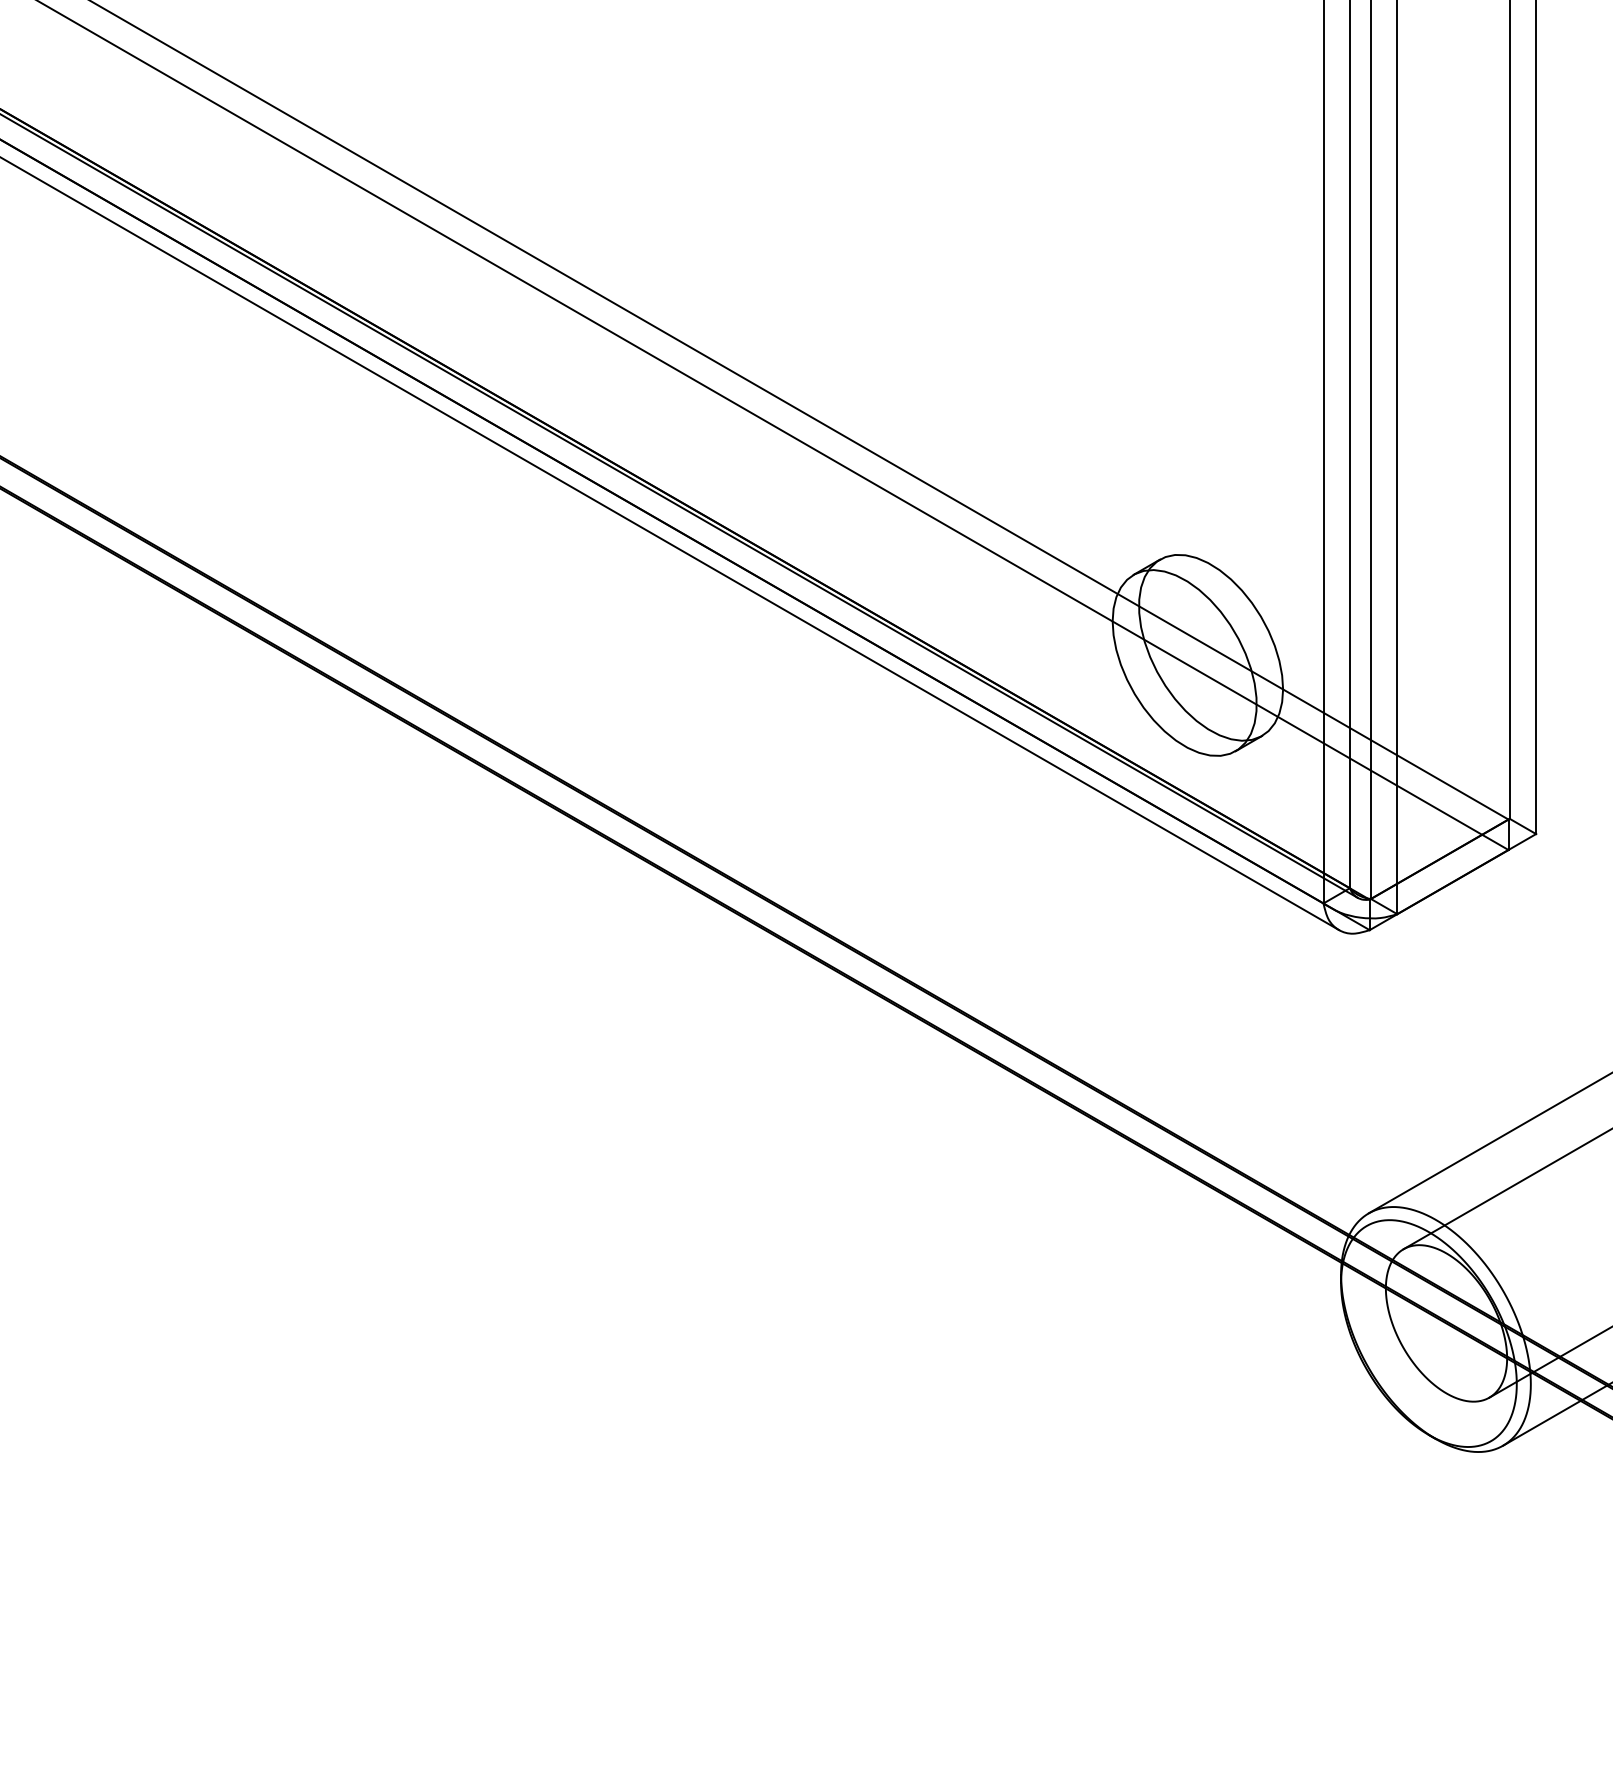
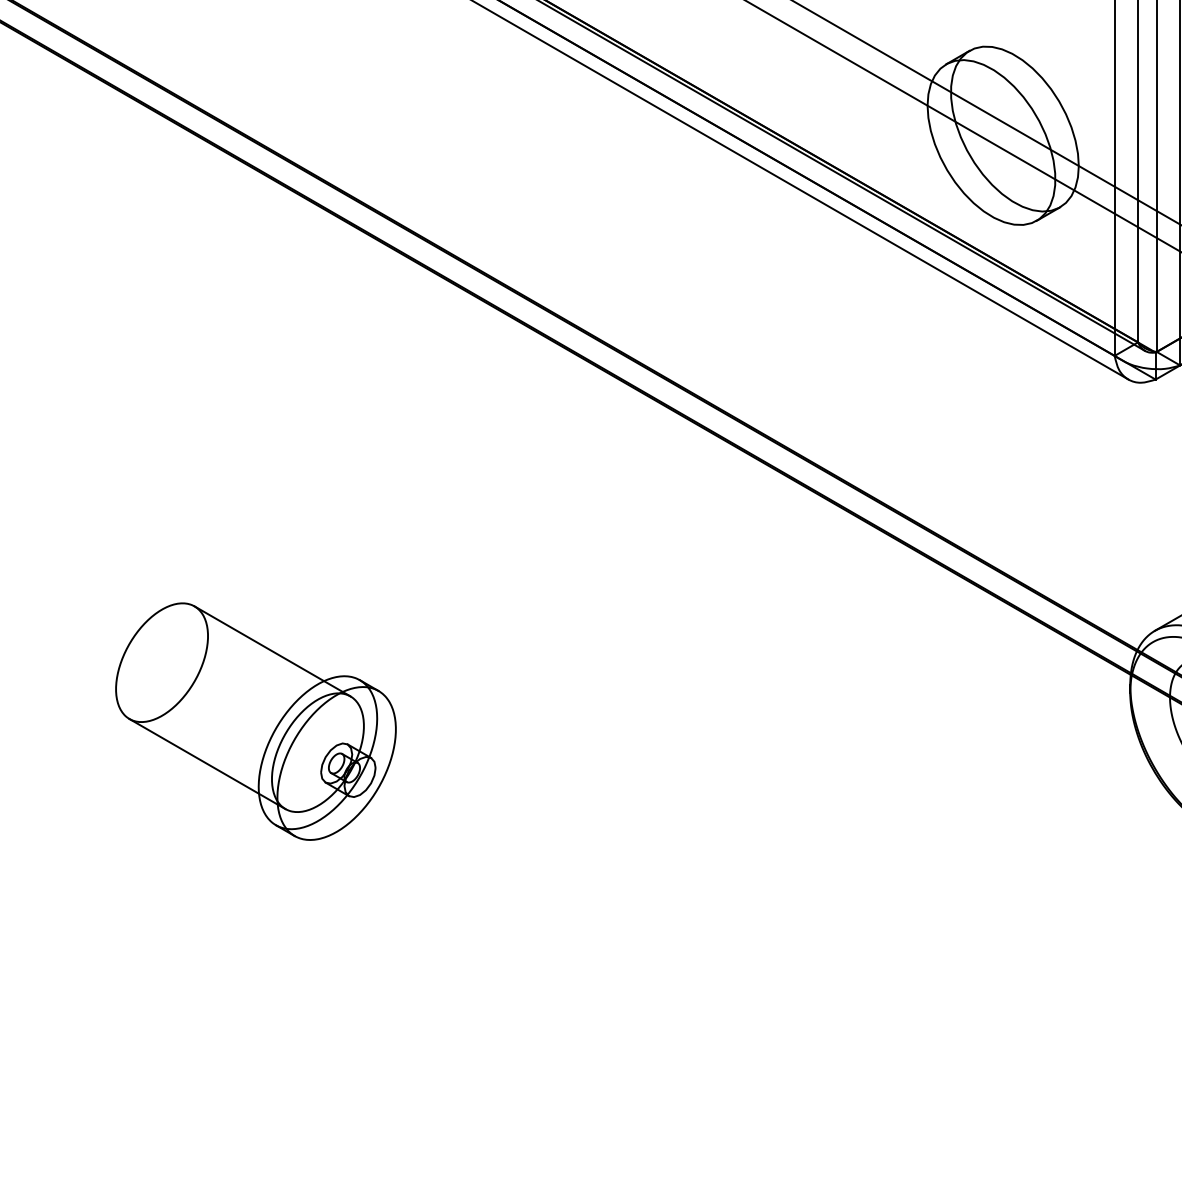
part: (355, 1315) -> (255, 721), added

